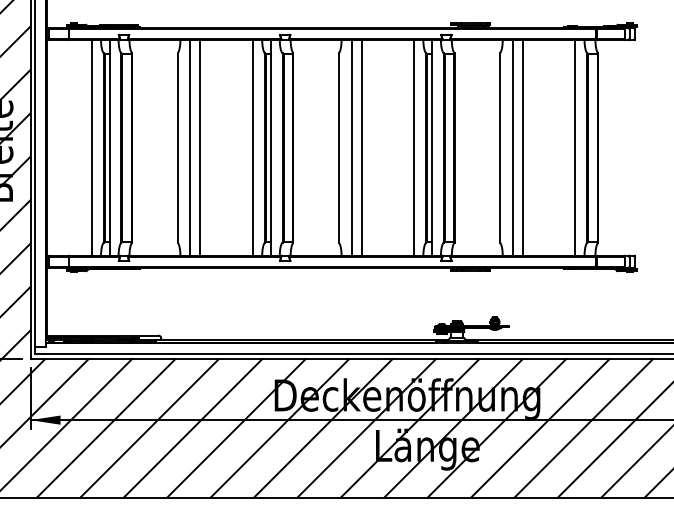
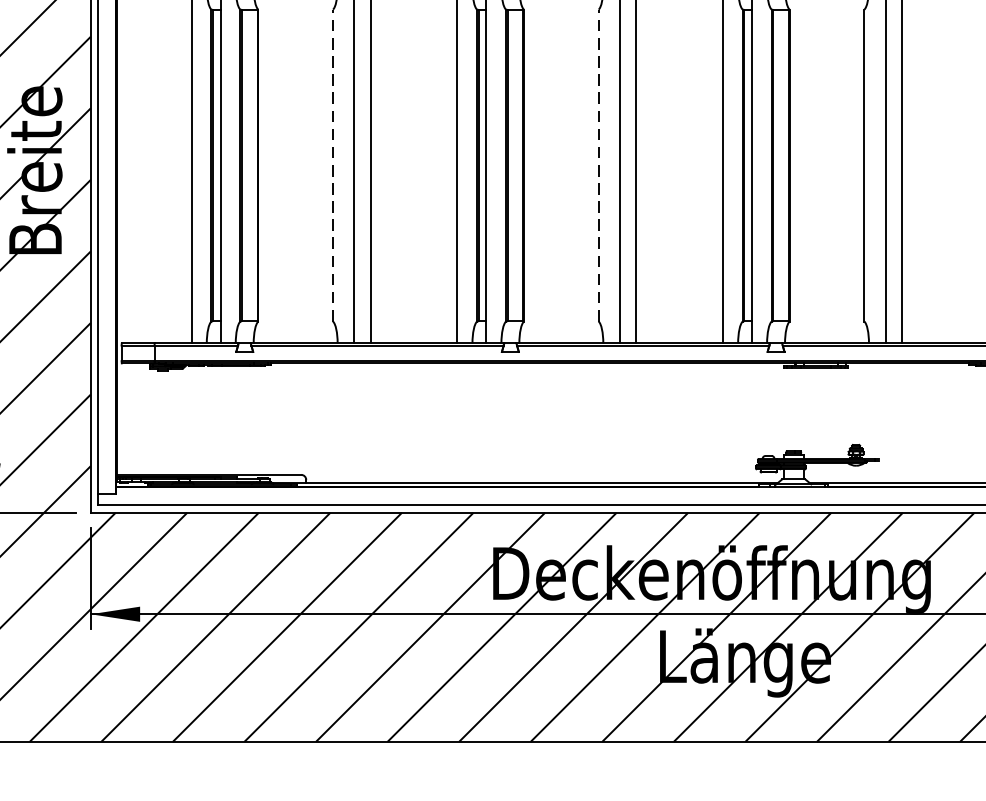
line: (177, 147) -> (332, 164), solid -> dashed
line: (338, 147) -> (598, 164), solid -> dashed

